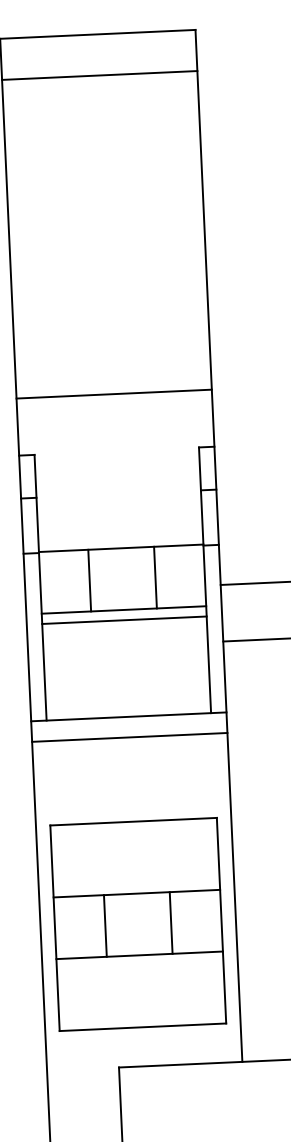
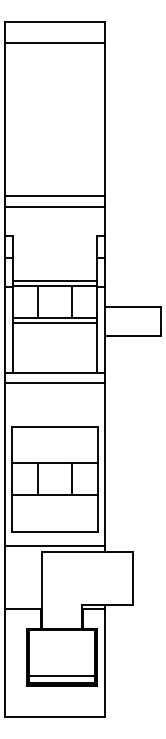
line: (112, 373) -> (54, 196), added
line: (119, 537) -> (54, 280), added
line: (143, 1053) -> (54, 545), added

